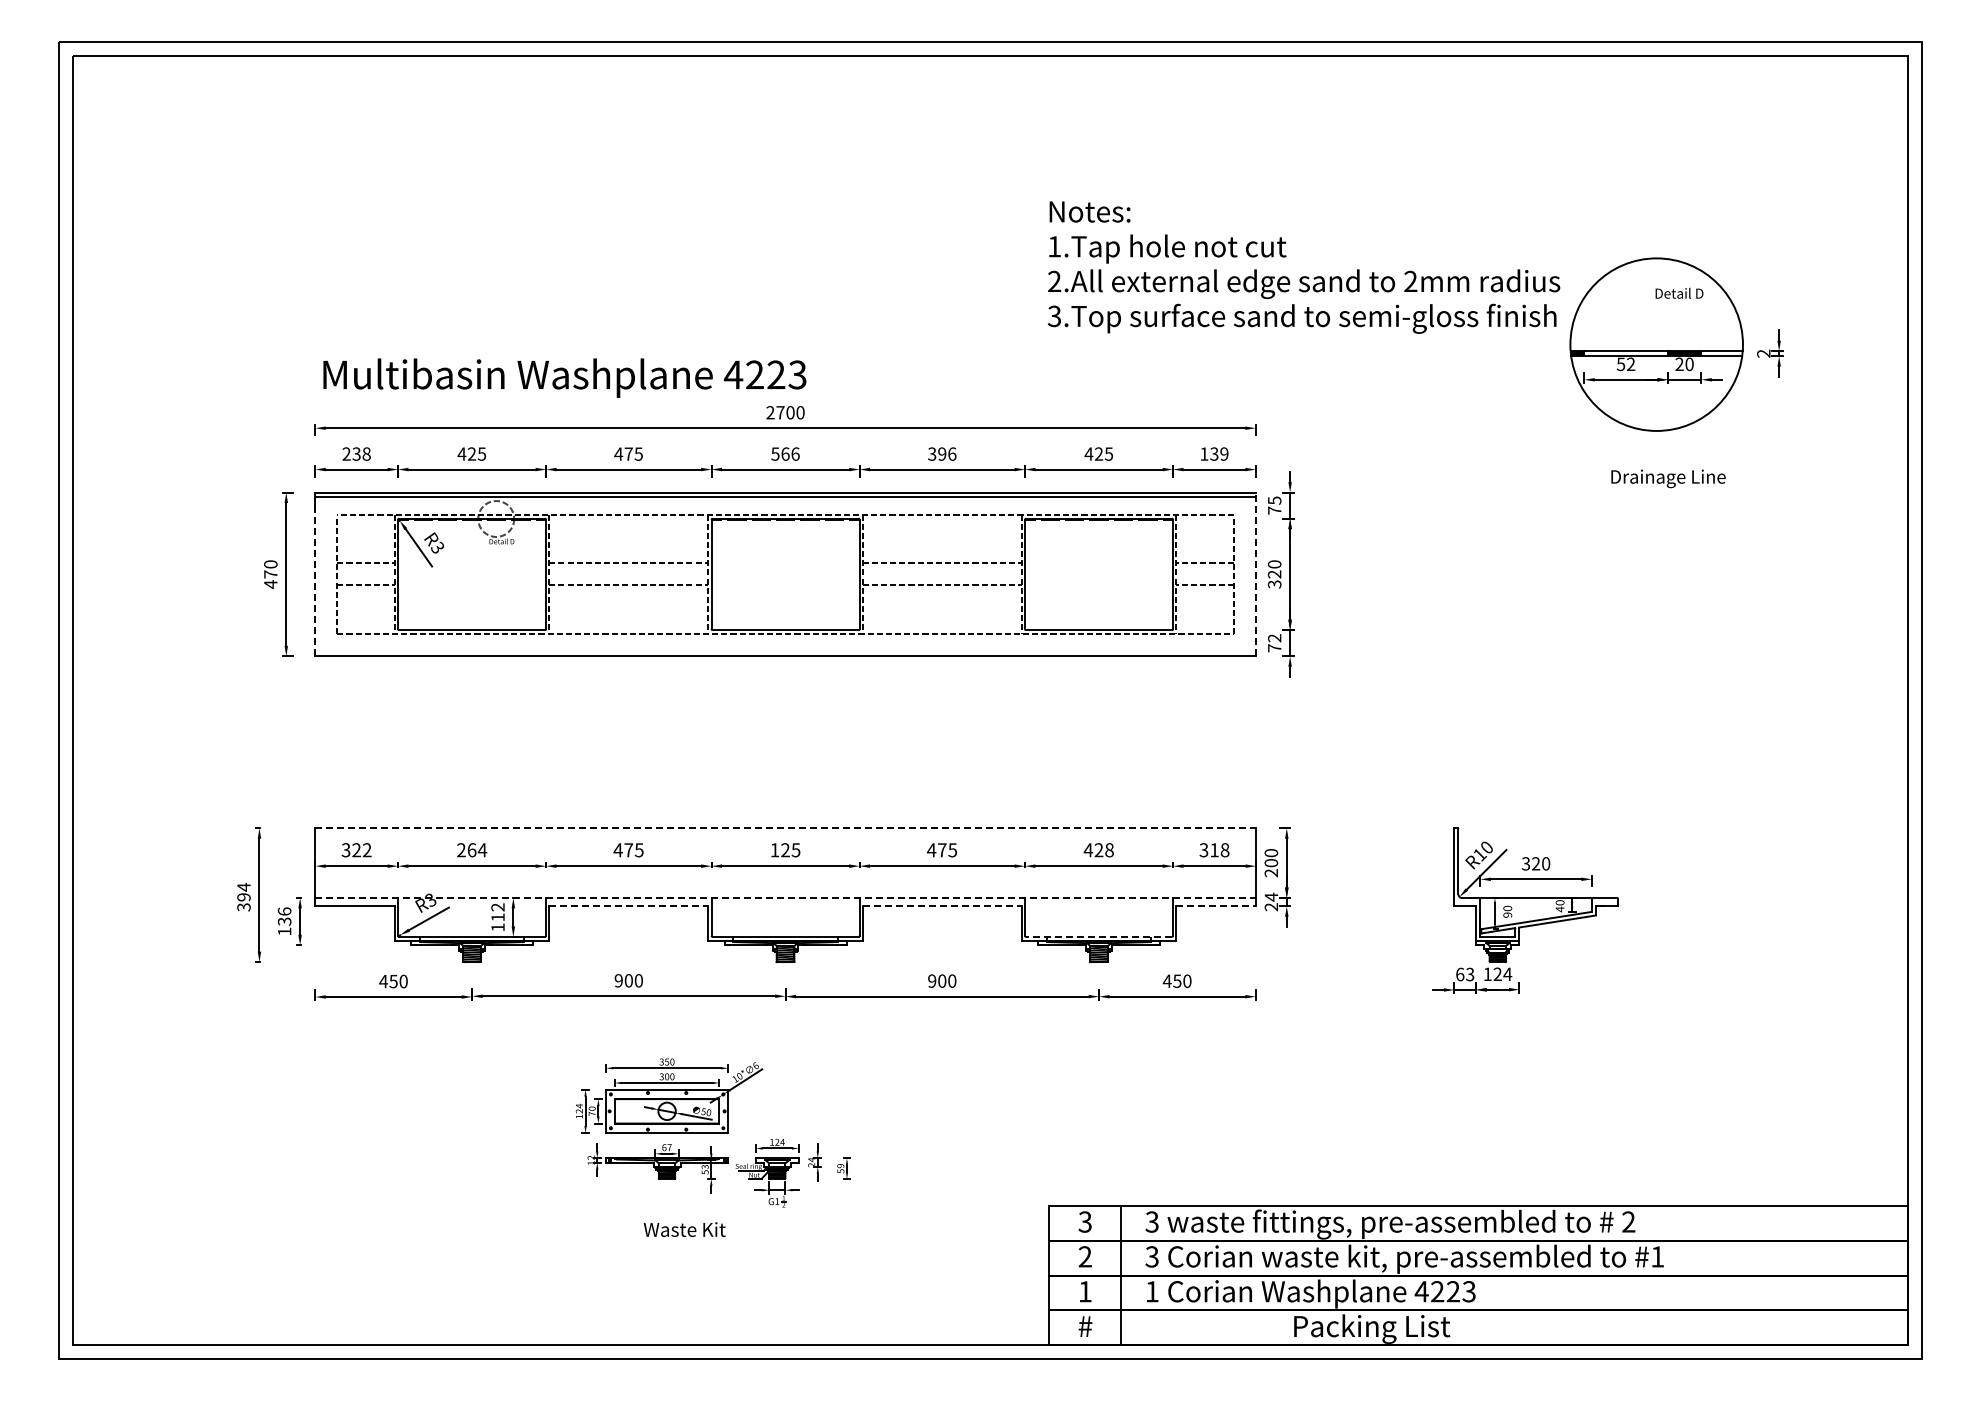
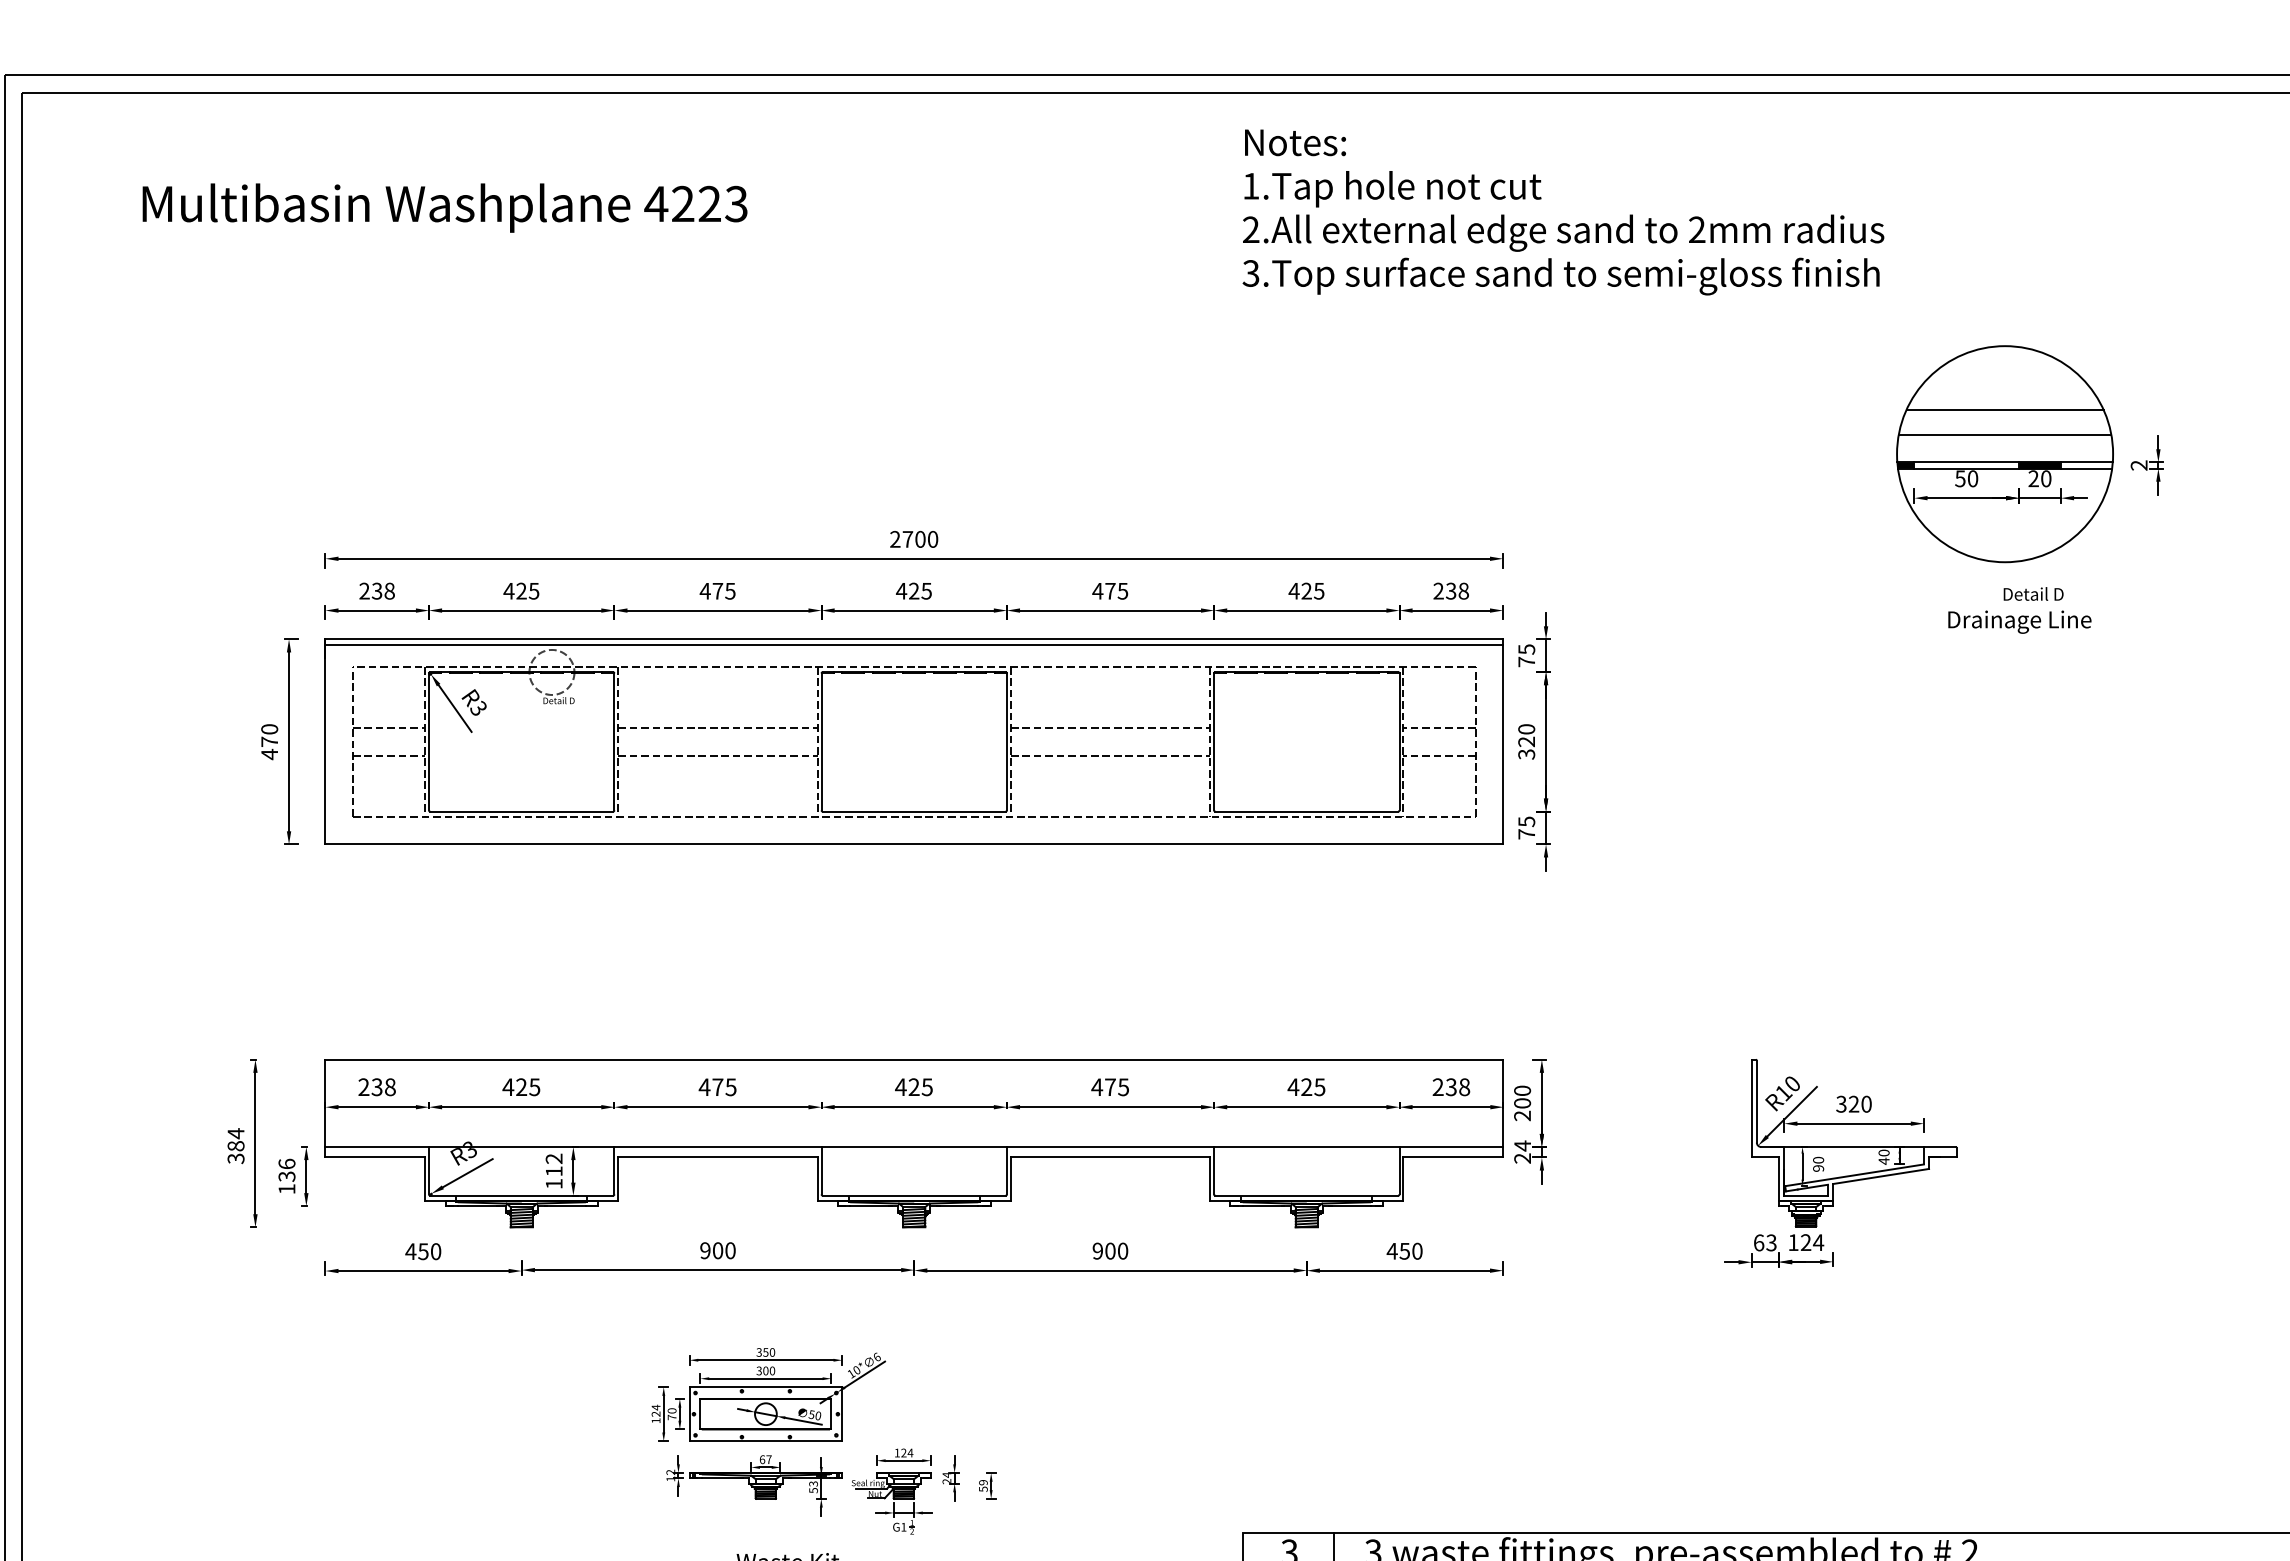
text: (1303, 267) -> (1562, 212), moved
text: (1679, 292) -> (2033, 592), moved
line: (1656, 309) -> (2004, 410), added
line: (1656, 329) -> (2004, 435), added
text: (1631, 364) -> (1973, 479), 52 -> 50
text: (564, 377) -> (444, 207), moved
text: (785, 453) -> (914, 590), 566 -> 425
text: (941, 453) -> (1109, 590), 396 -> 475
text: (1214, 453) -> (1451, 590), 139 -> 238
line: (1255, 574) -> (1502, 741), dashed -> solid
line: (315, 576) -> (325, 744), dashed -> solid
text: (1274, 638) -> (1526, 822), 72 -> 75
line: (786, 828) -> (915, 1060), dashed -> solid
text: (356, 850) -> (376, 1087), 322 -> 238
text: (471, 850) -> (520, 1087), 264 -> 425
text: (774, 850) -> (900, 1087), 125 -> 425
text: (1109, 850) -> (1319, 1087), 428 -> 425
text: (1208, 850) -> (1443, 1087), 318 -> 238
text: (243, 897) -> (235, 1146), 394 -> 384
line: (786, 897) -> (915, 1146), dashed -> solid
line: (628, 906) -> (717, 1157), dashed -> solid
line: (942, 906) -> (1110, 1157), dashed -> solid
line: (1216, 906) -> (1453, 1157), dashed -> solid
line: (1099, 936) -> (1307, 1195), dashed -> solid

